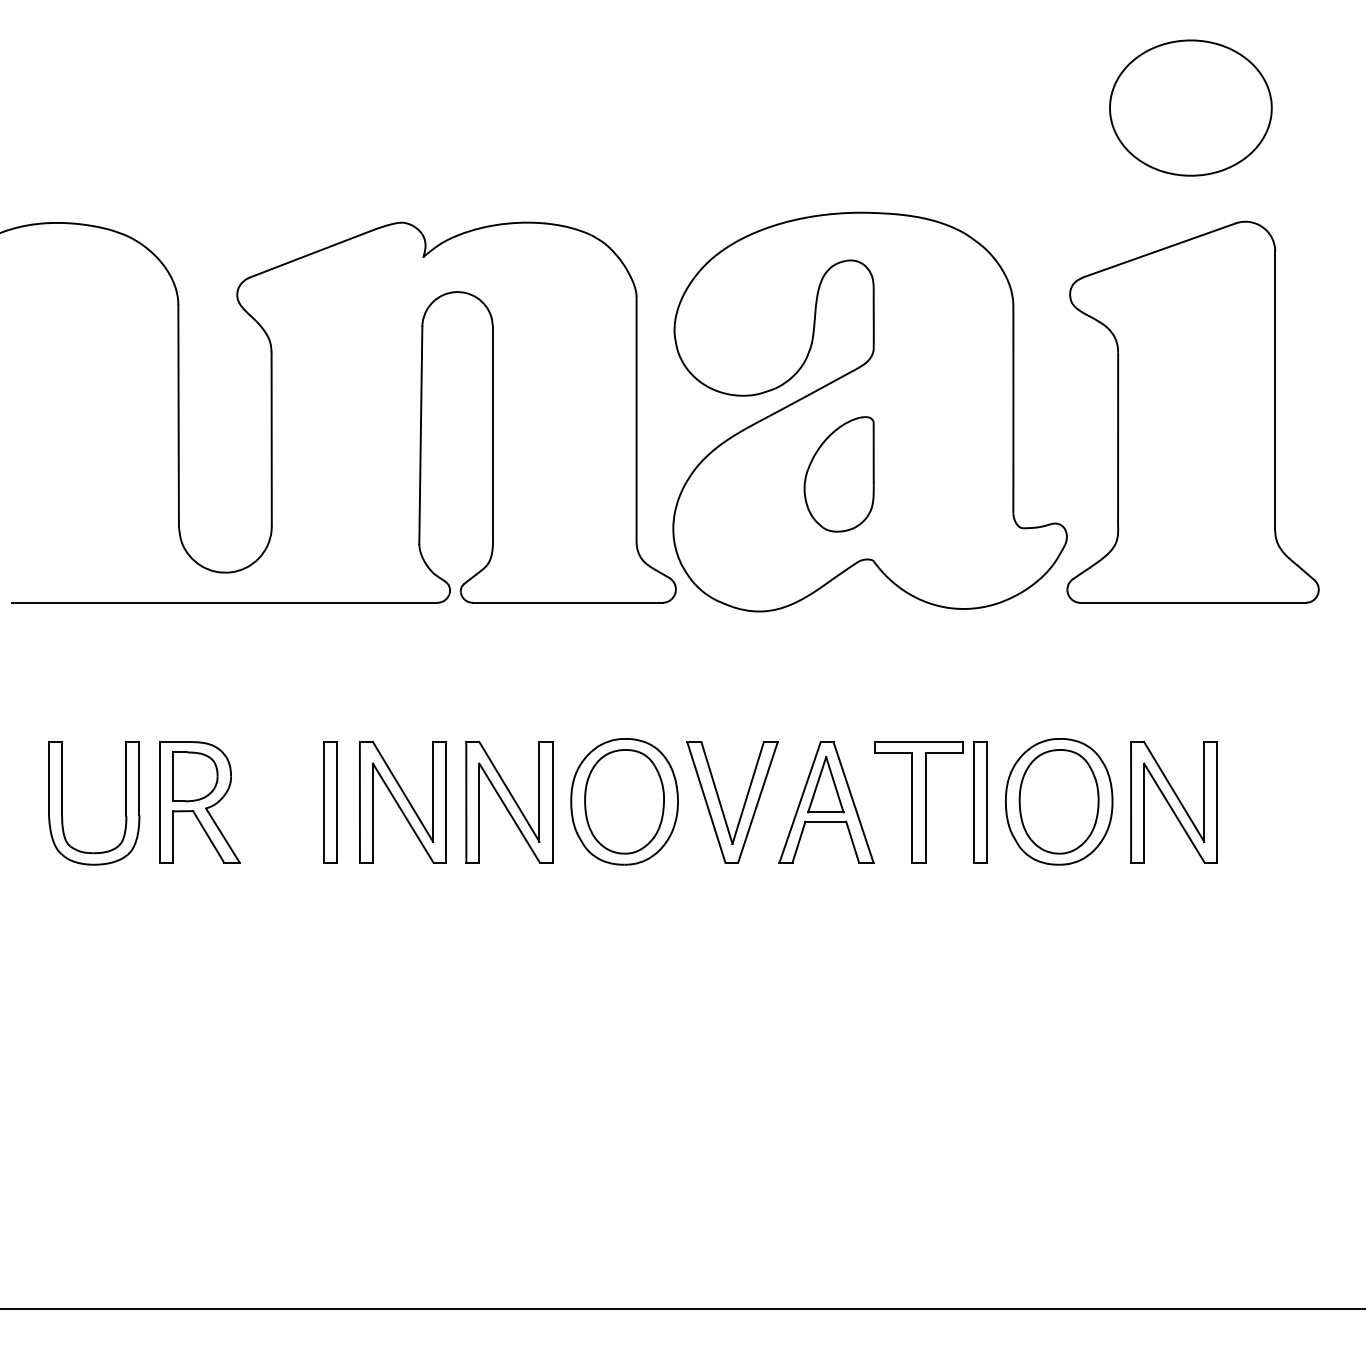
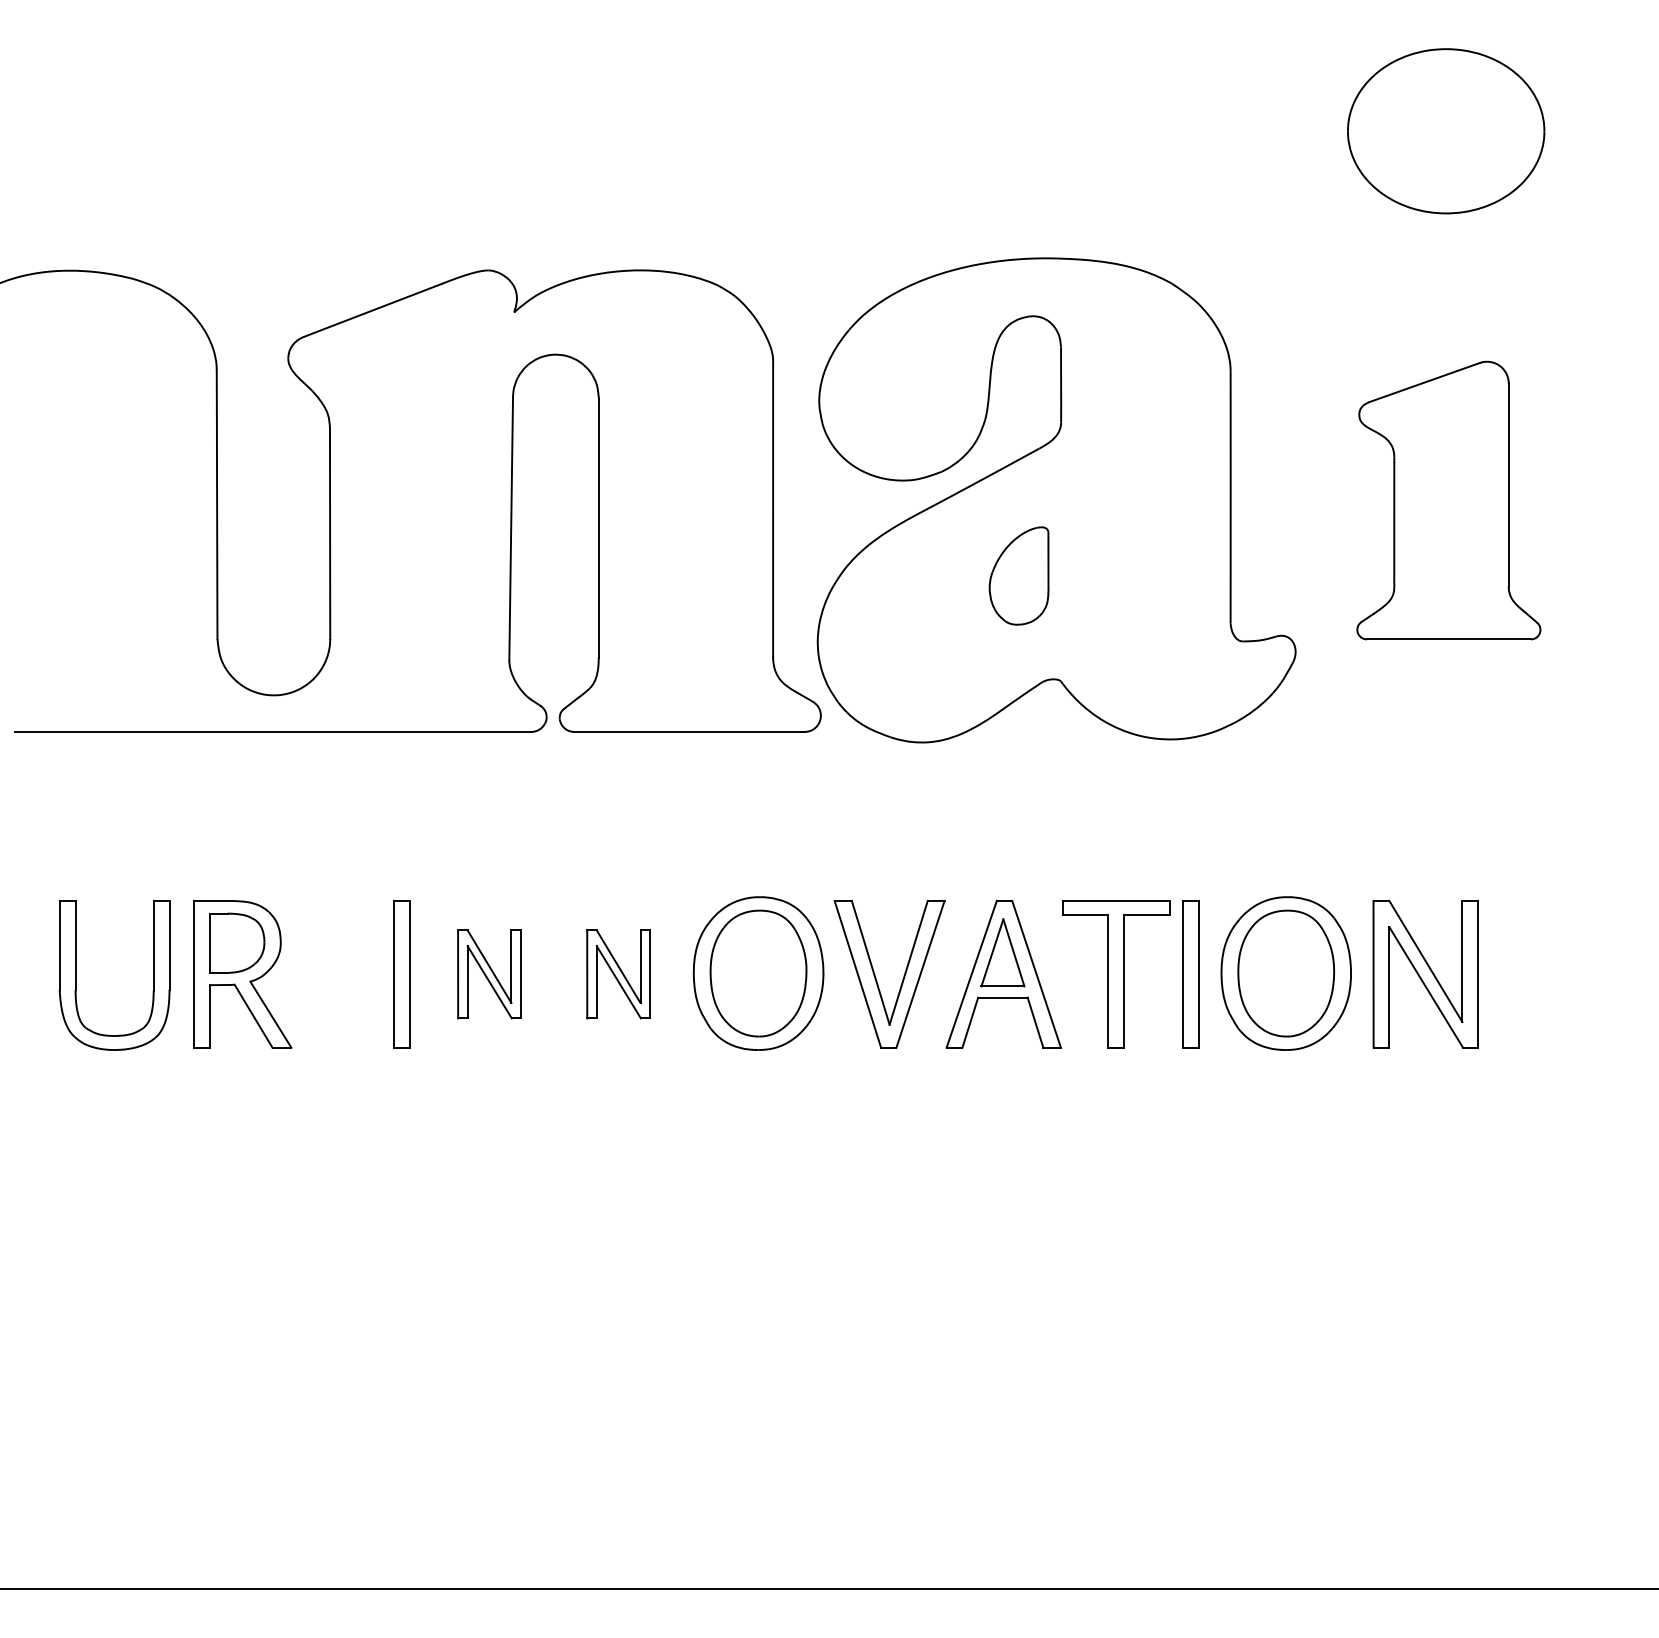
part: (1192, 412) -> (1448, 500), size x0.6
part: (838, 473) -> (1018, 575), size x0.7
part: (402, 802) -> (489, 974), size x0.6
part: (509, 802) -> (618, 974), size x0.6

